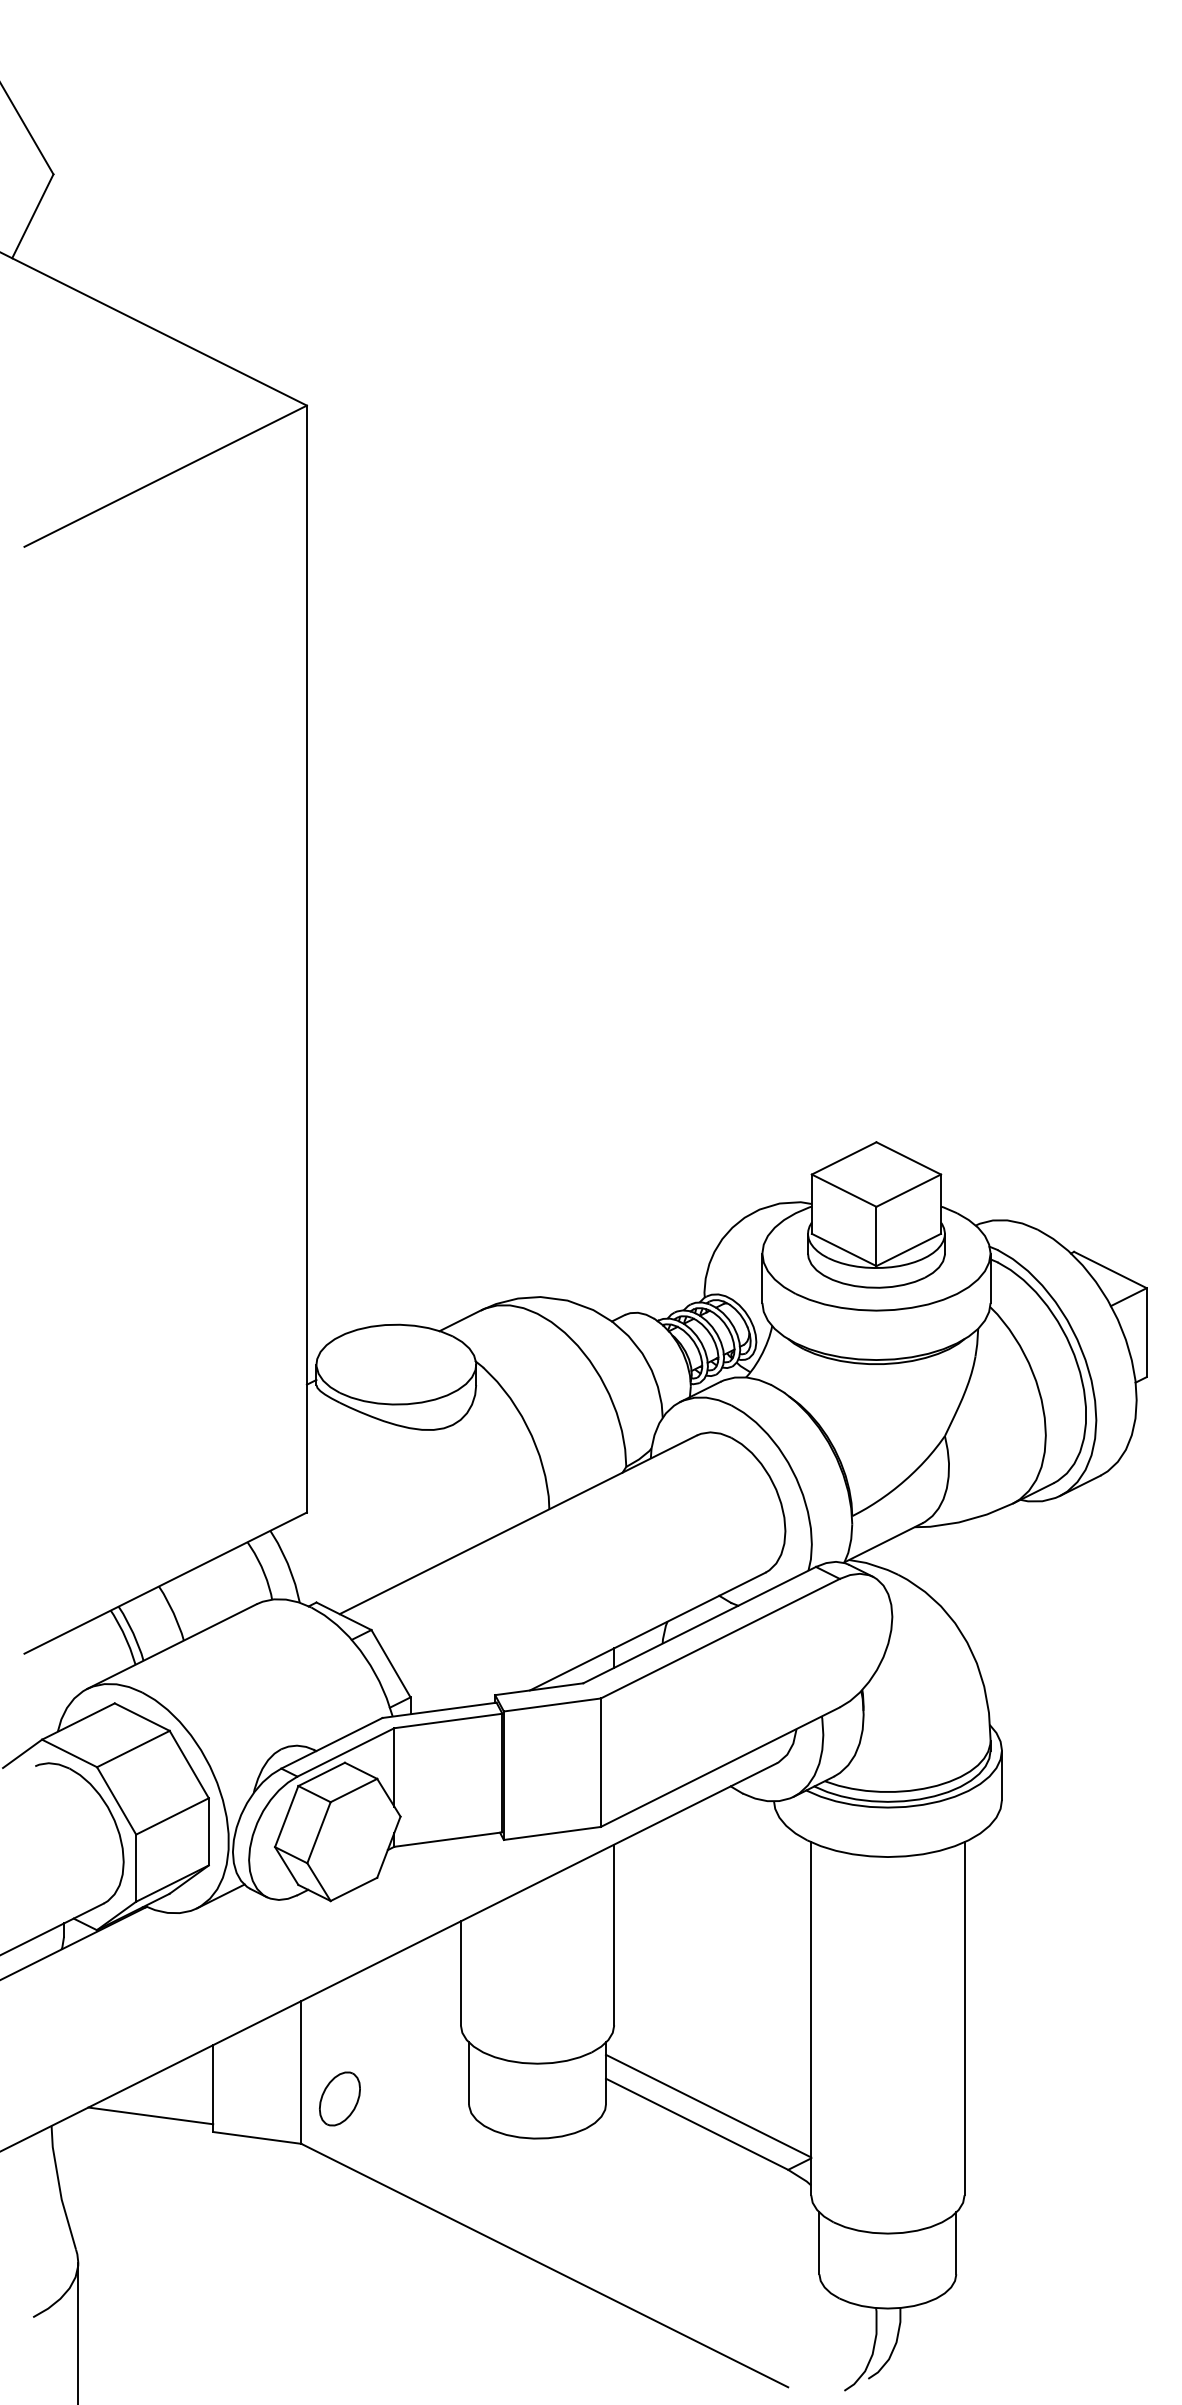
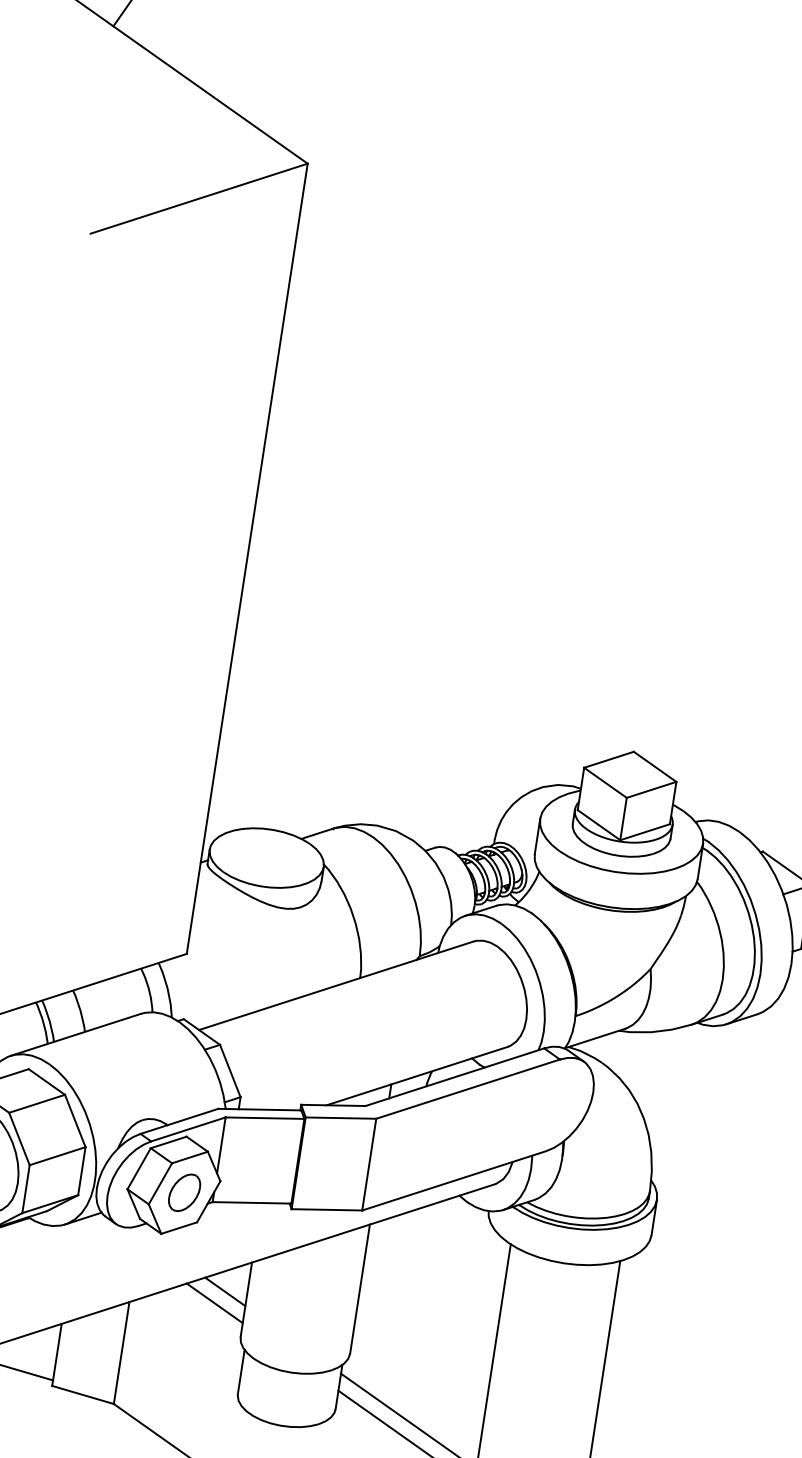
line: (429, 1966) -> (224, 1291), added
line: (418, 1984) -> (214, 1303), added
part: (339, 2098) -> (184, 1192), moved

